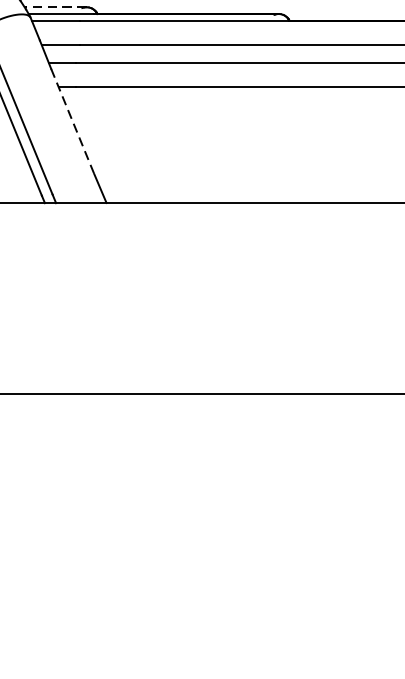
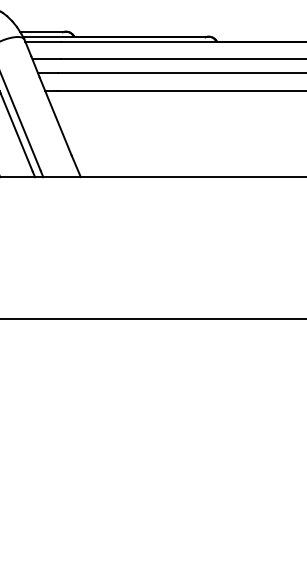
line: (56, 6) -> (43, 31), dashed -> solid
line: (72, 122) -> (55, 117), dashed -> solid

